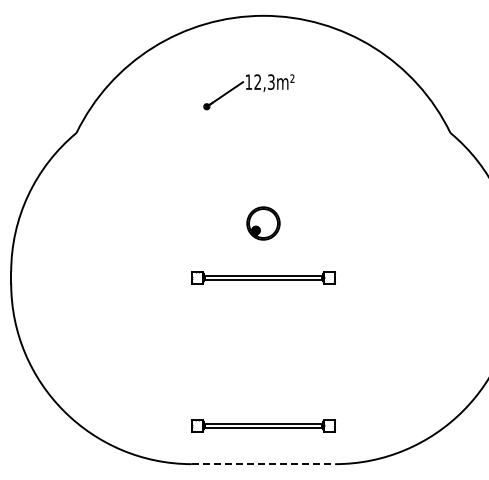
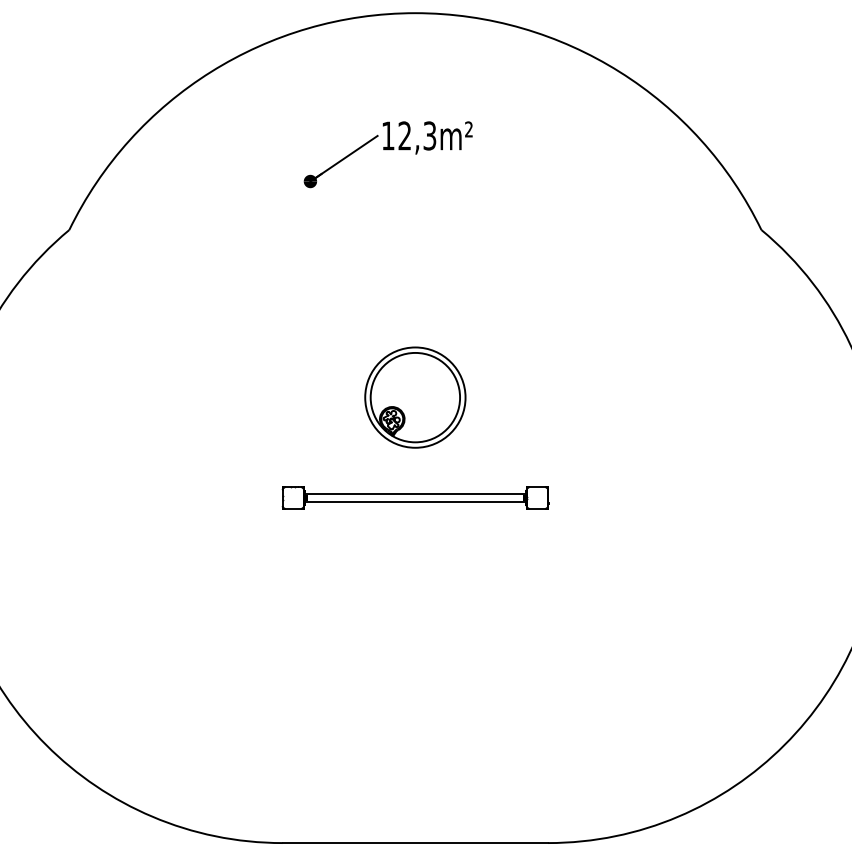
part: (263, 223) -> (415, 397), size x1.67
part: (263, 425) -> (415, 771), removed
line: (263, 464) -> (415, 843), dashed -> solid

